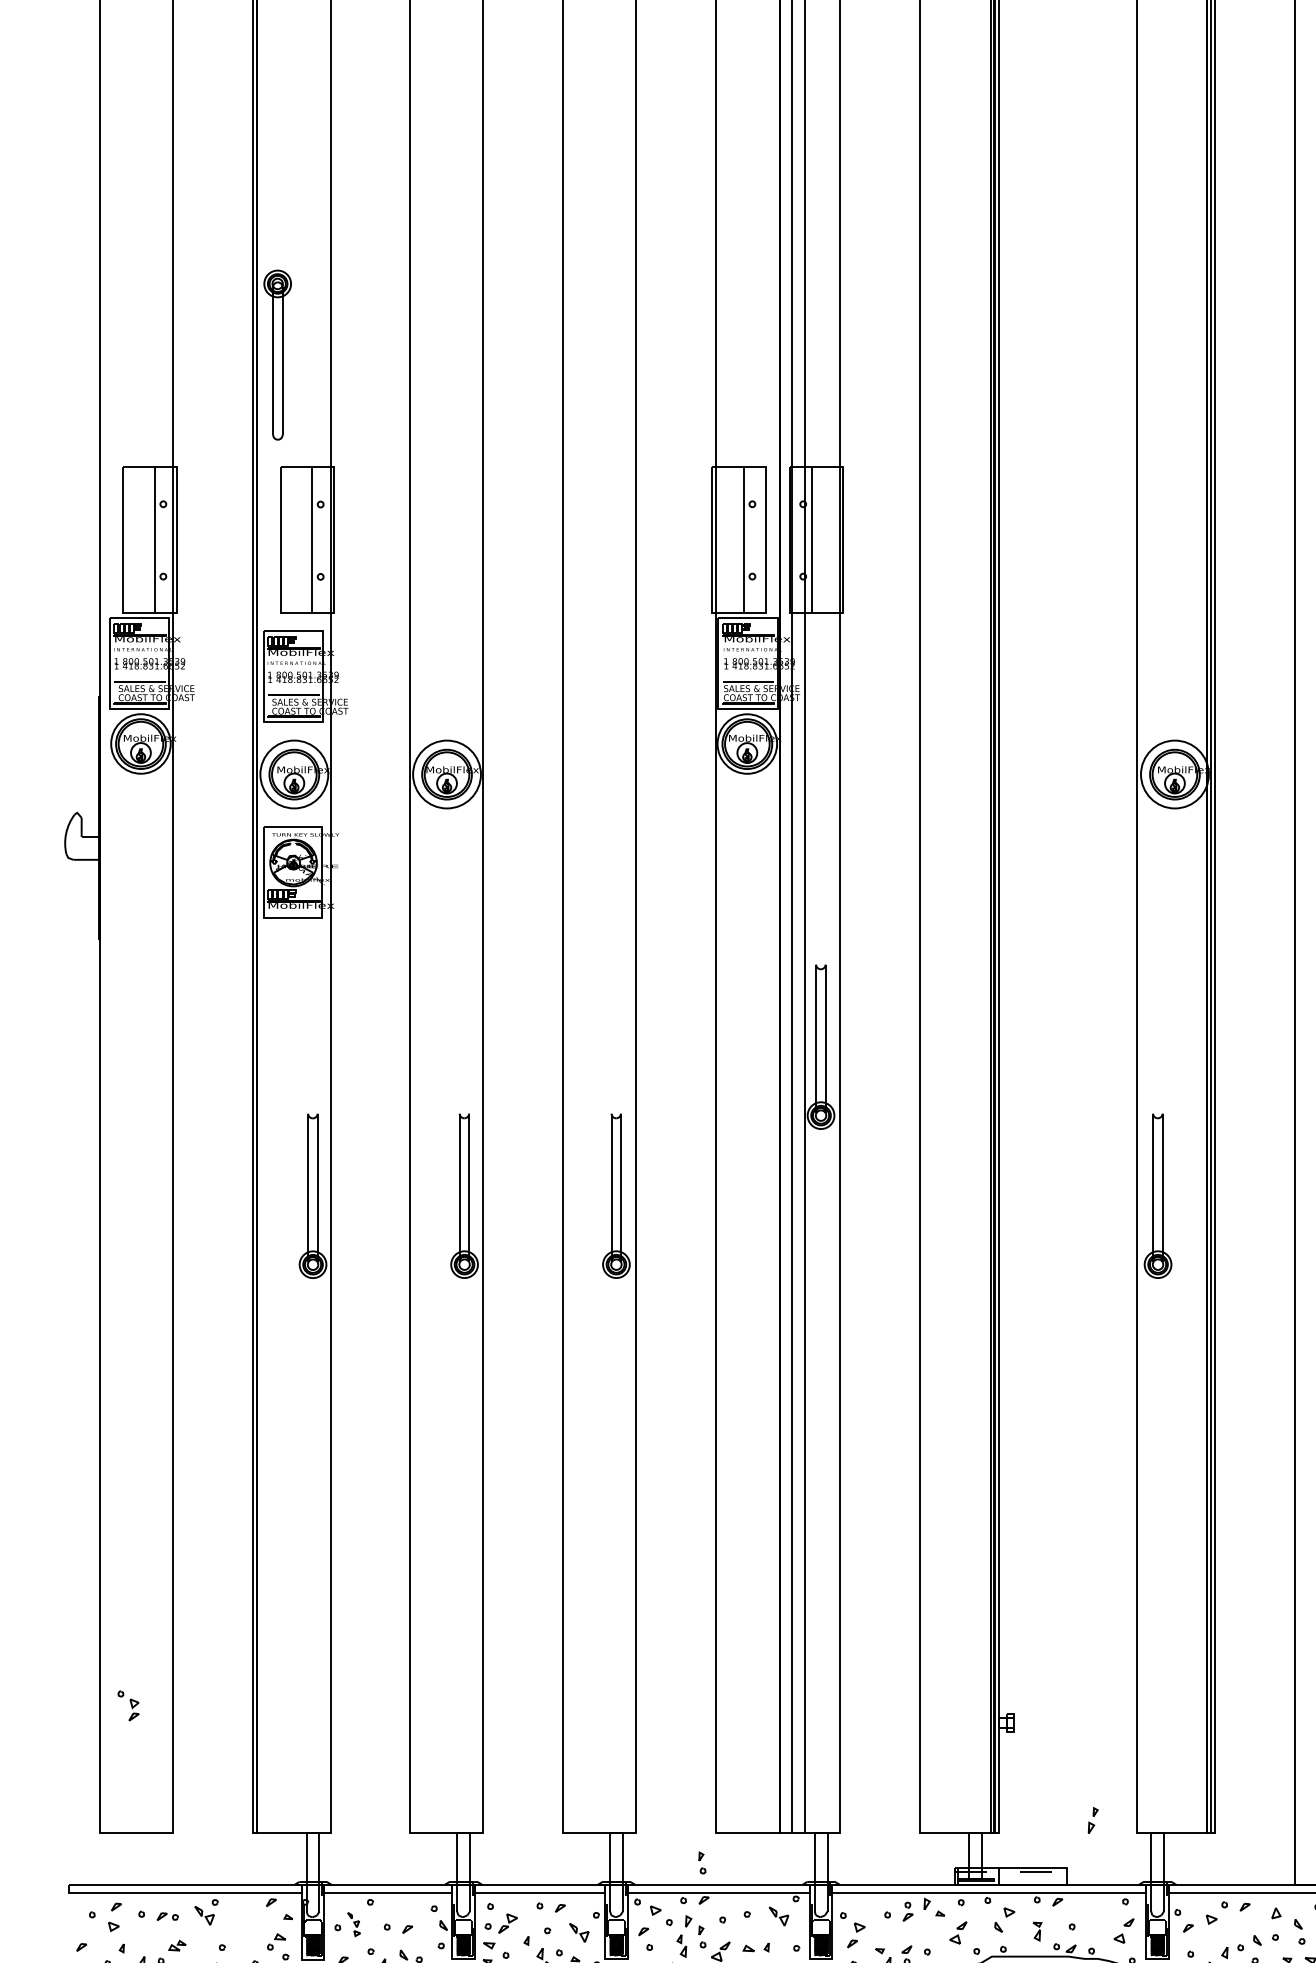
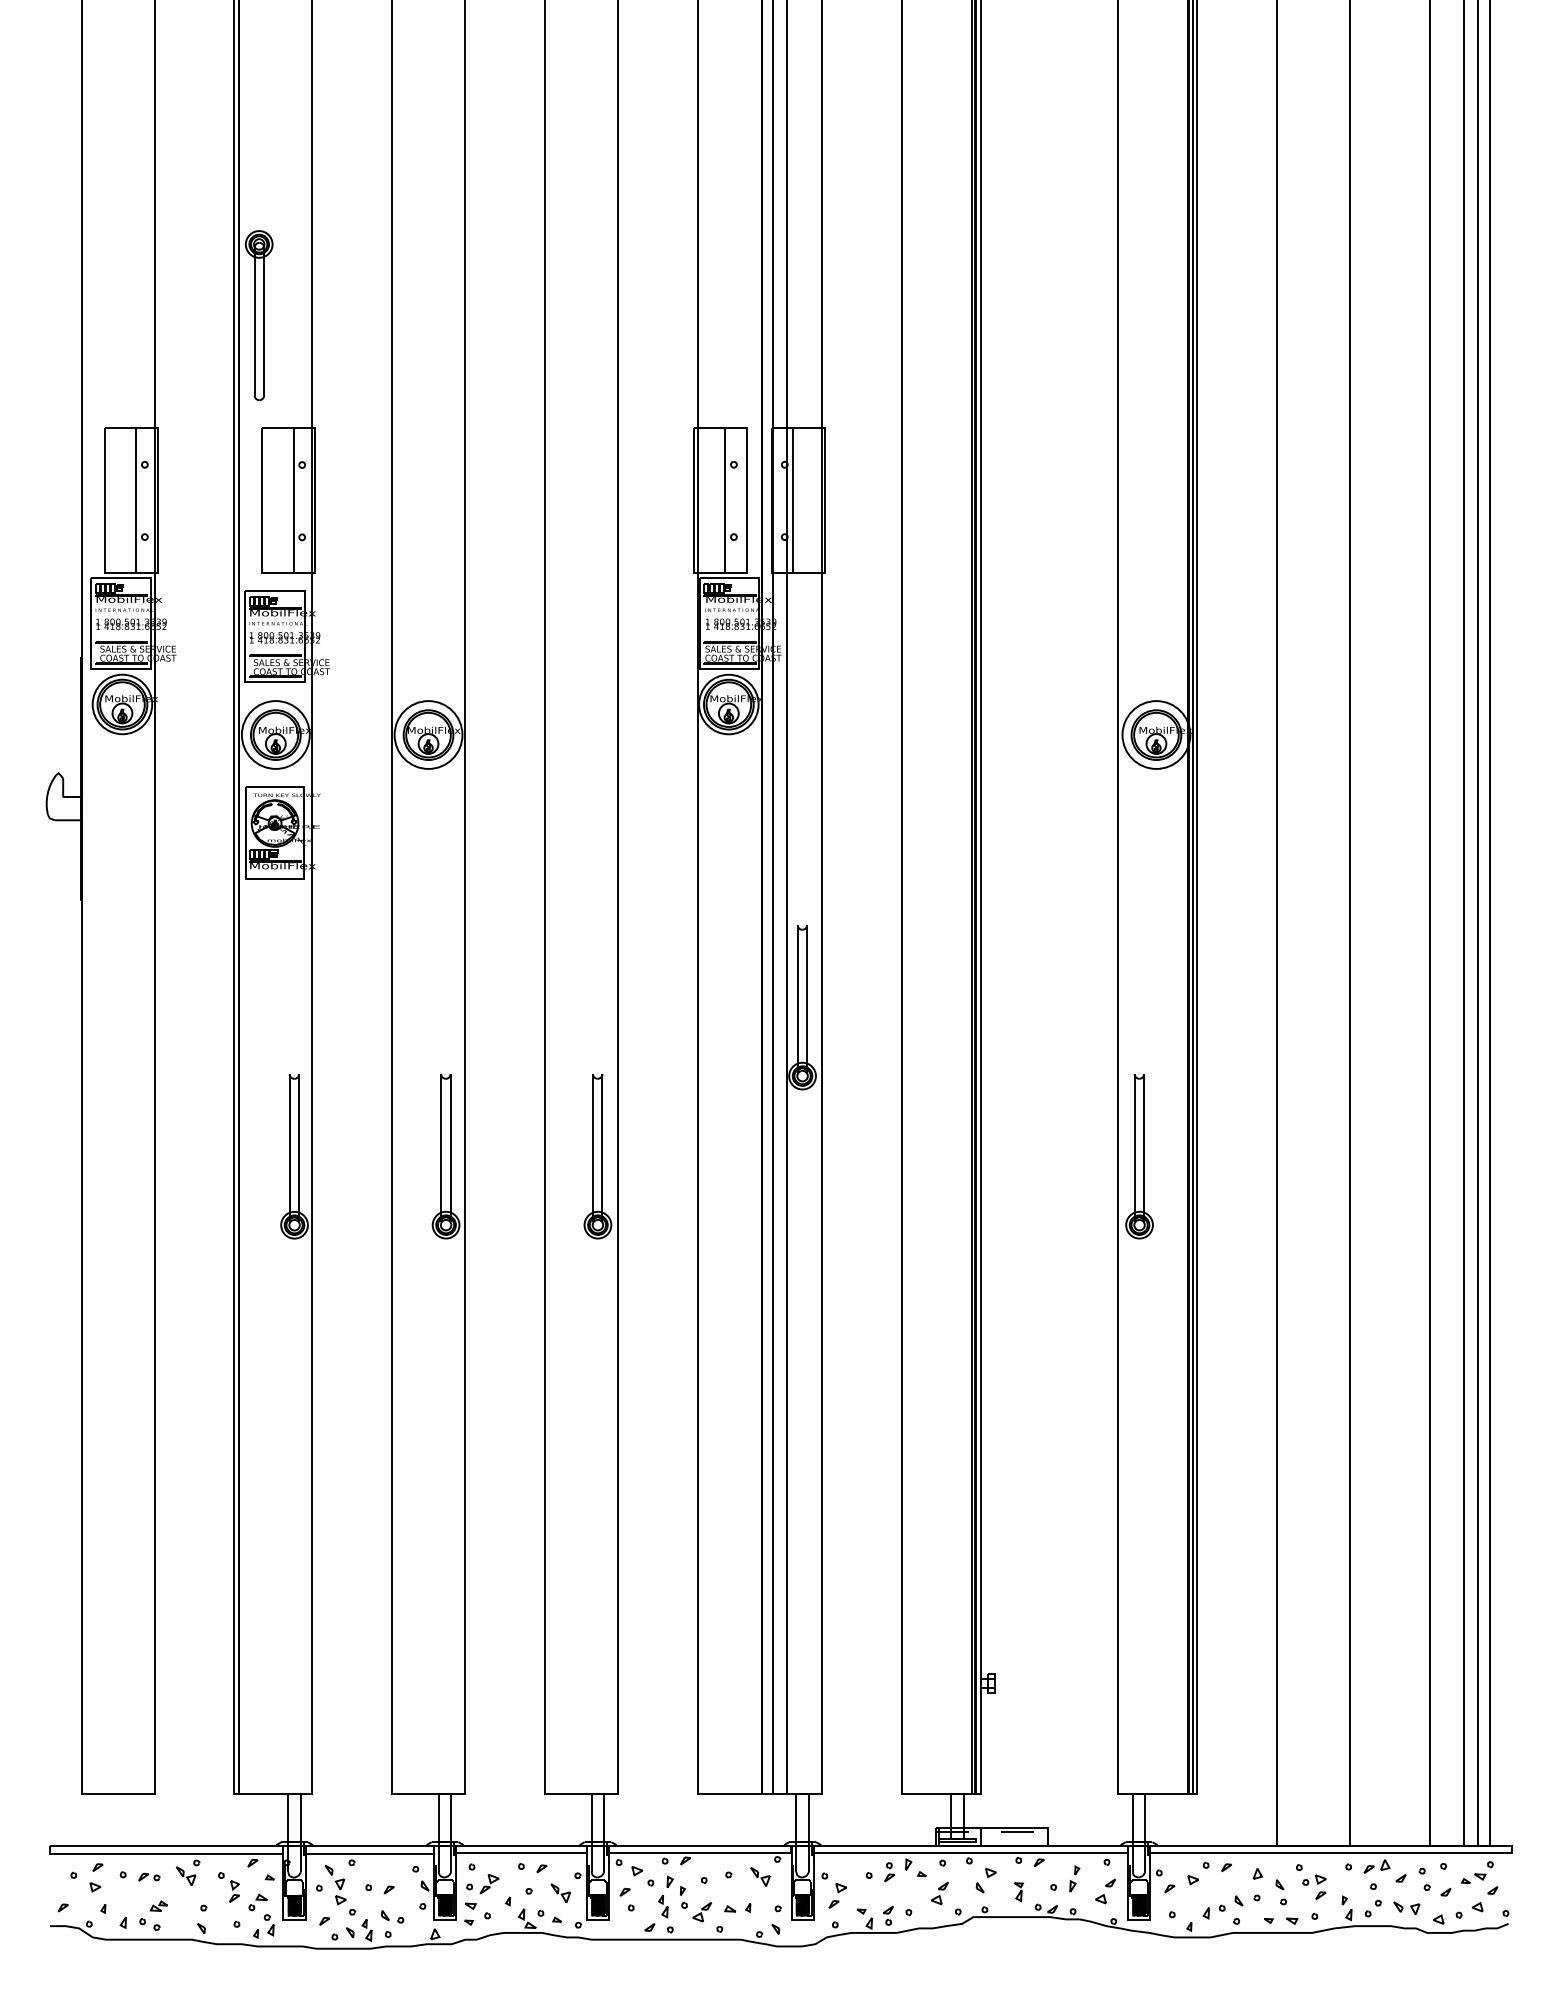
part: (127, 1706) -> (228, 1887), moved
part: (1092, 1820) -> (1074, 1878), moved
part: (701, 1862) -> (683, 1822), removed
part: (353, 1924) -> (335, 1884), size x1.67

